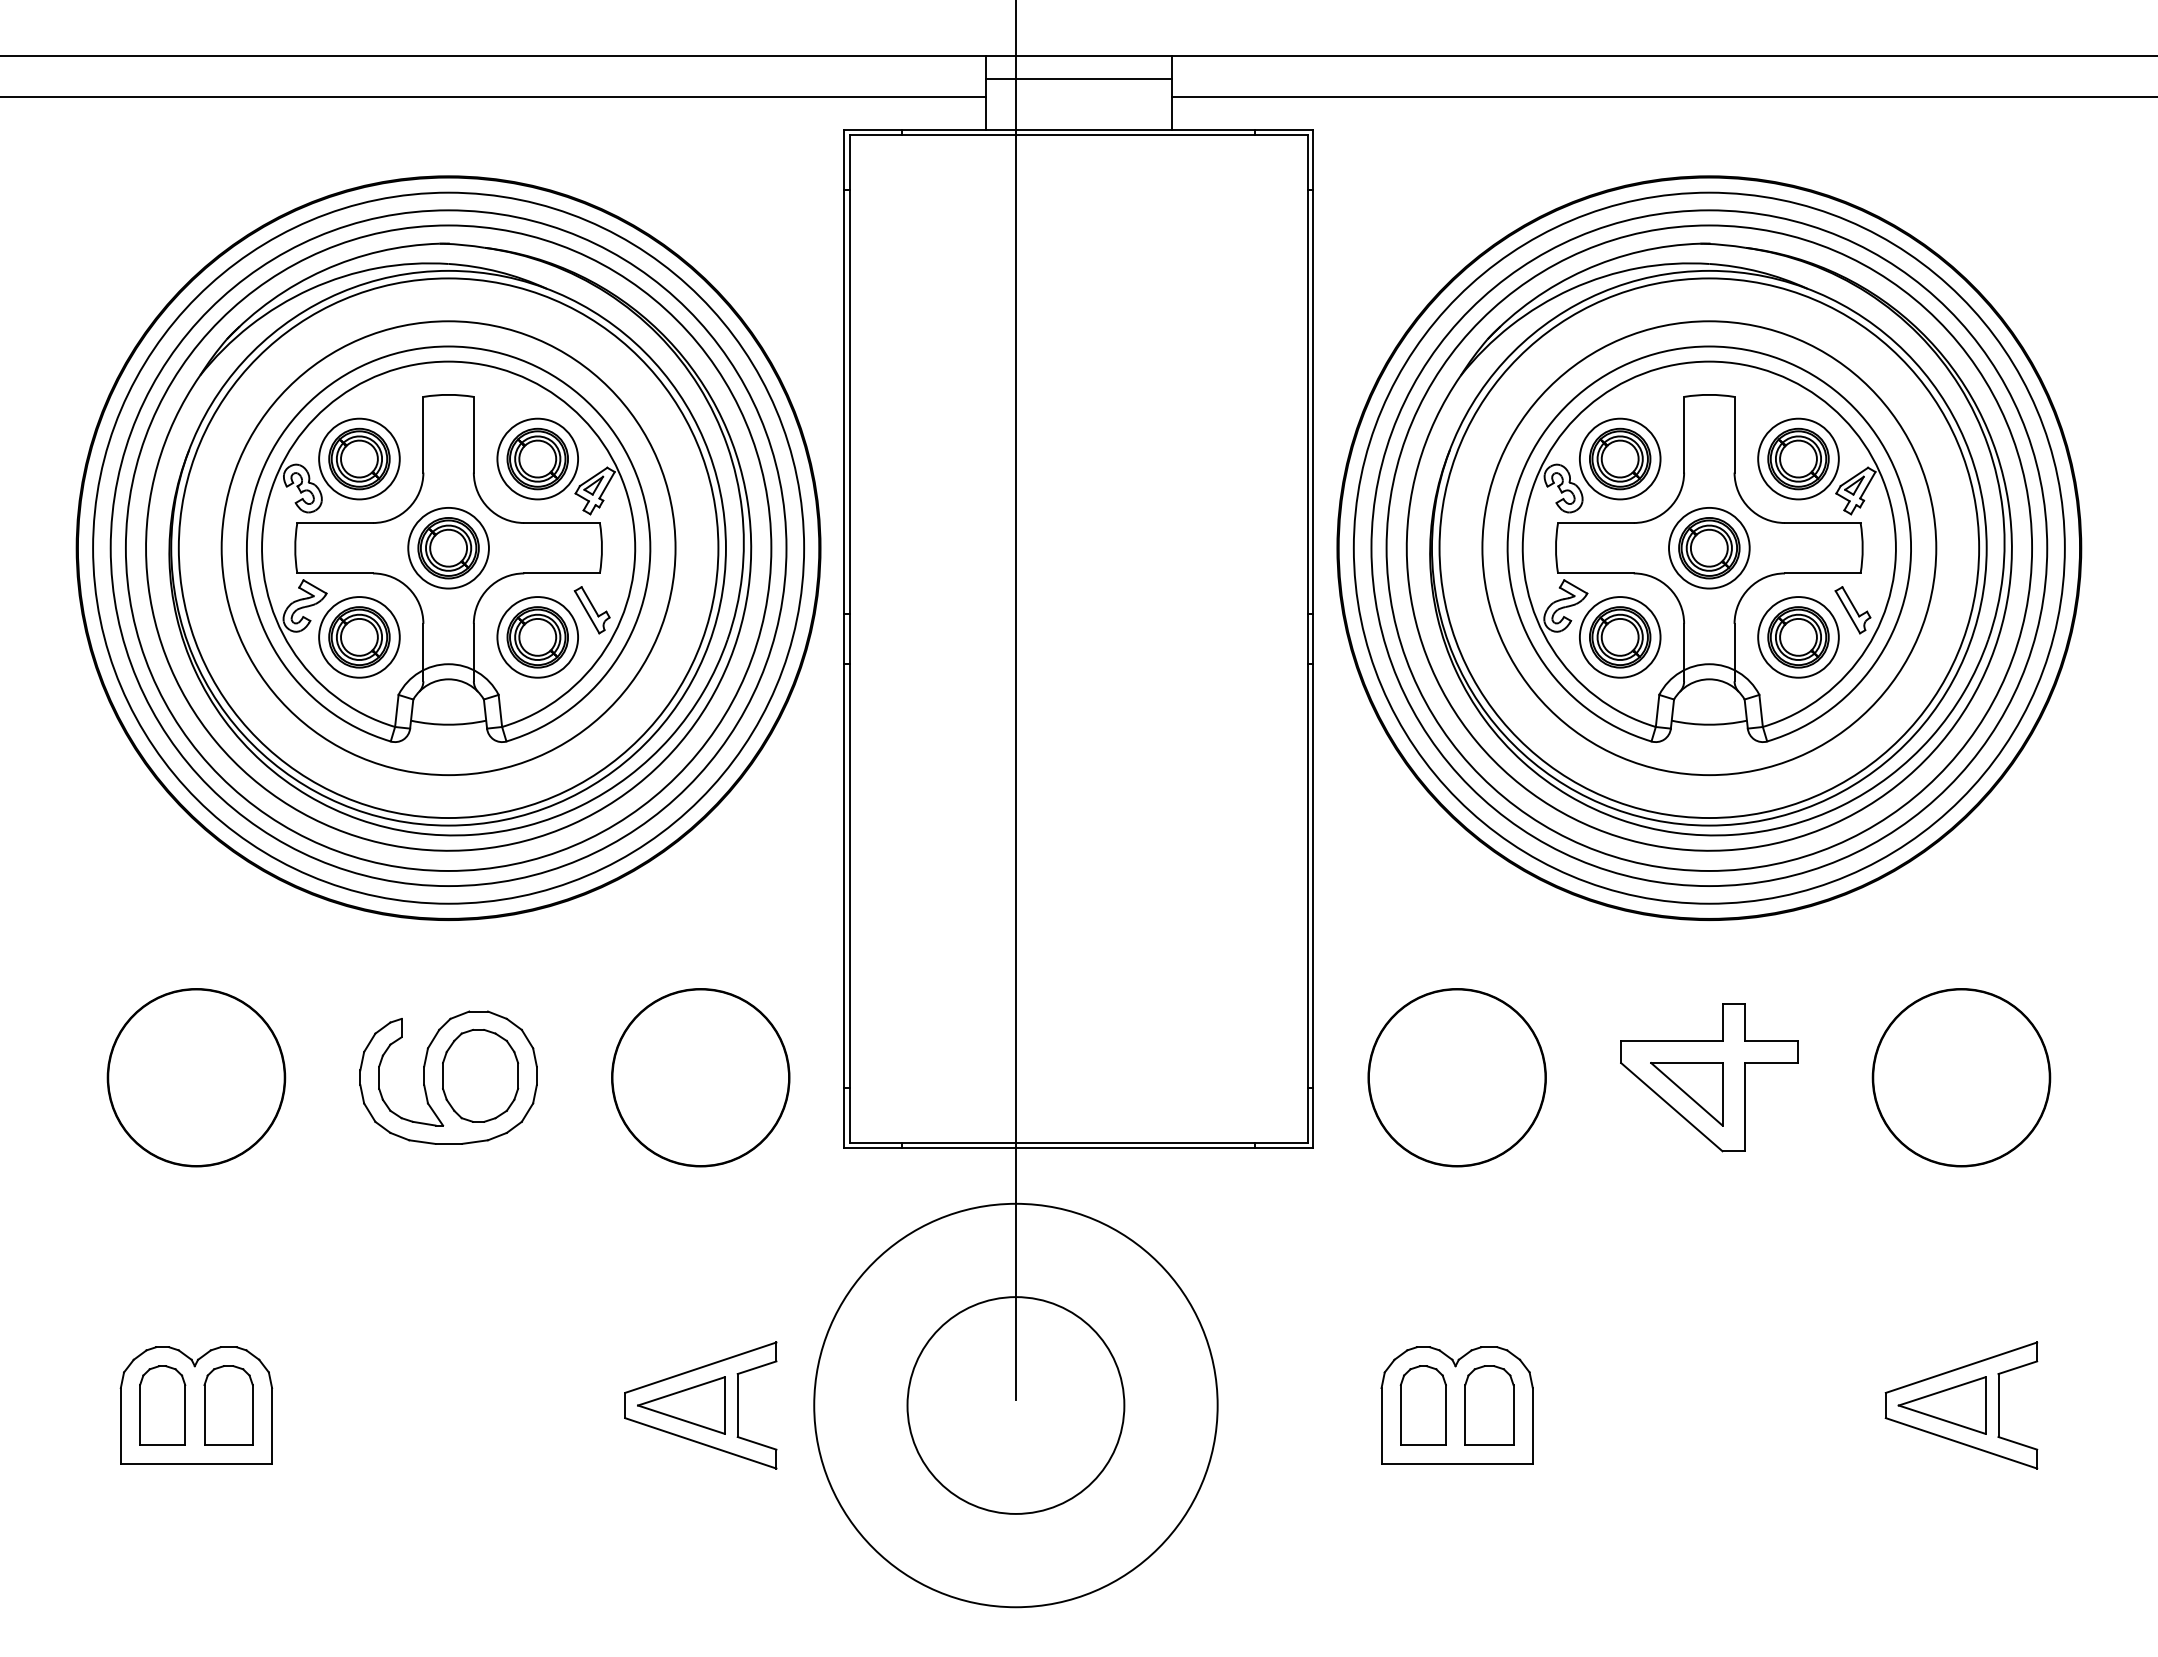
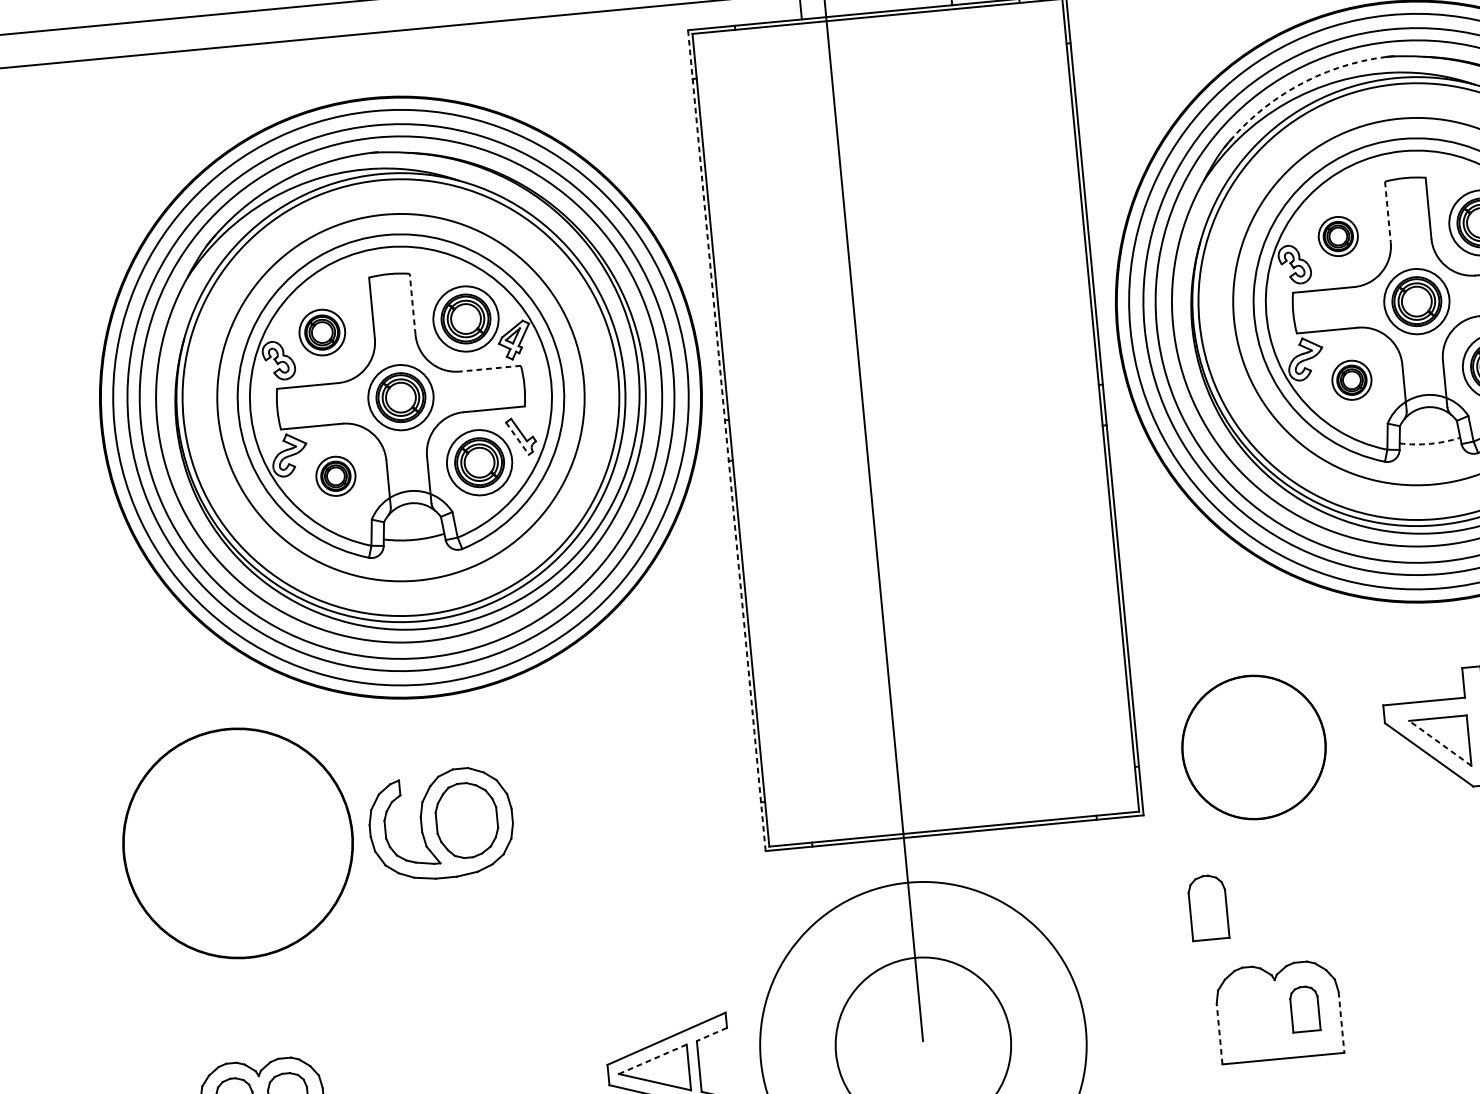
arc: (1584, 270) -> (1295, 87), solid -> dashed
line: (473, 434) -> (412, 304), solid -> dashed
line: (1684, 434) -> (1388, 211), solid -> dashed
part: (359, 458) -> (322, 332), size x0.7
part: (1620, 458) -> (1338, 236), size x0.6
line: (562, 523) -> (490, 369), solid -> dashed
line: (587, 612) -> (517, 438), solid -> dashed
part: (359, 637) -> (335, 476), size x0.6
part: (1620, 637) -> (1352, 380), size x0.6
line: (844, 639) -> (726, 441), solid -> dashed
arc: (1709, 724) -> (1430, 443), solid -> dashed
part: (196, 1077) -> (238, 843), size x1.6
circle: (700, 1077) -> (644, 804), removed
line: (1686, 1093) -> (1440, 742), solid -> dashed
line: (756, 1367) -> (711, 1034), solid -> dashed
line: (681, 1391) -> (652, 1059), solid -> dashed
part: (1422, 1405) -> (1207, 907), moved
part: (1489, 1405) -> (1305, 1009), size x0.7
line: (1381, 1426) -> (1219, 1034), solid -> dashed
line: (1532, 1426) -> (1341, 1022), solid -> dashed

